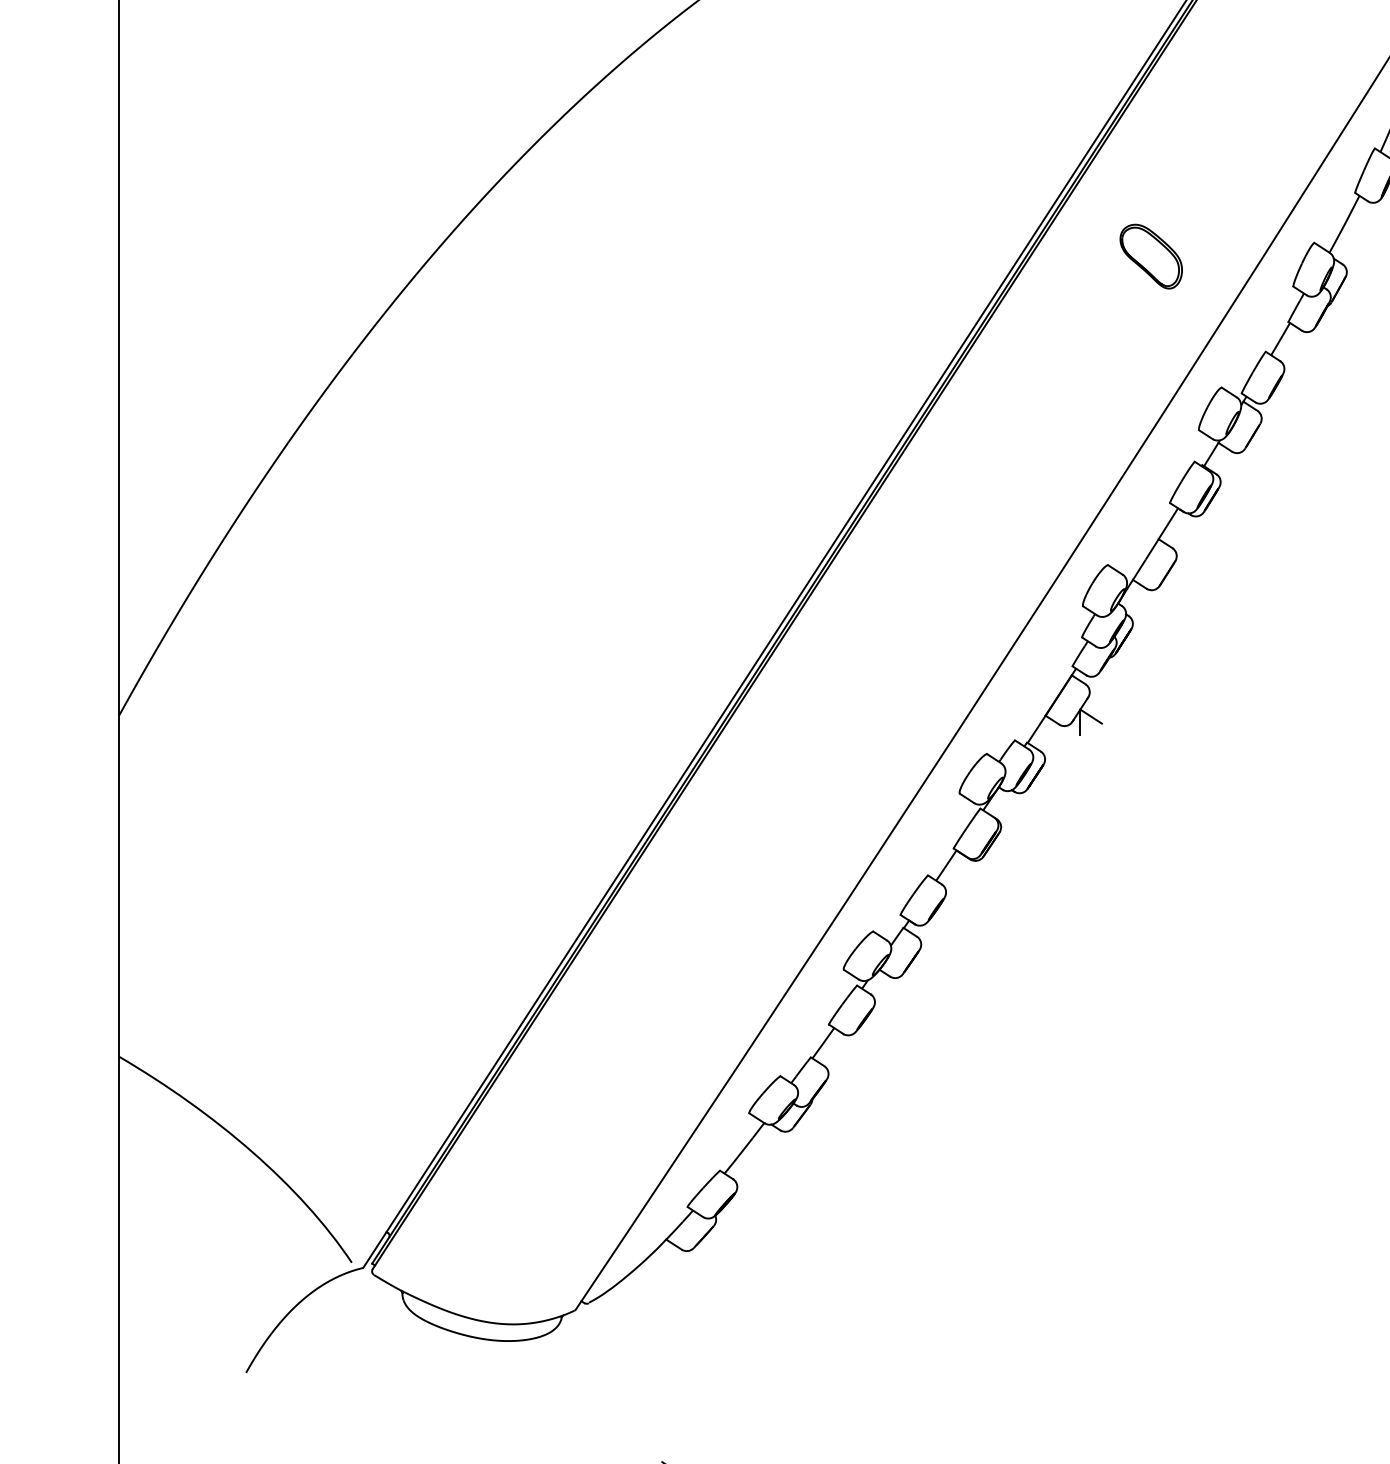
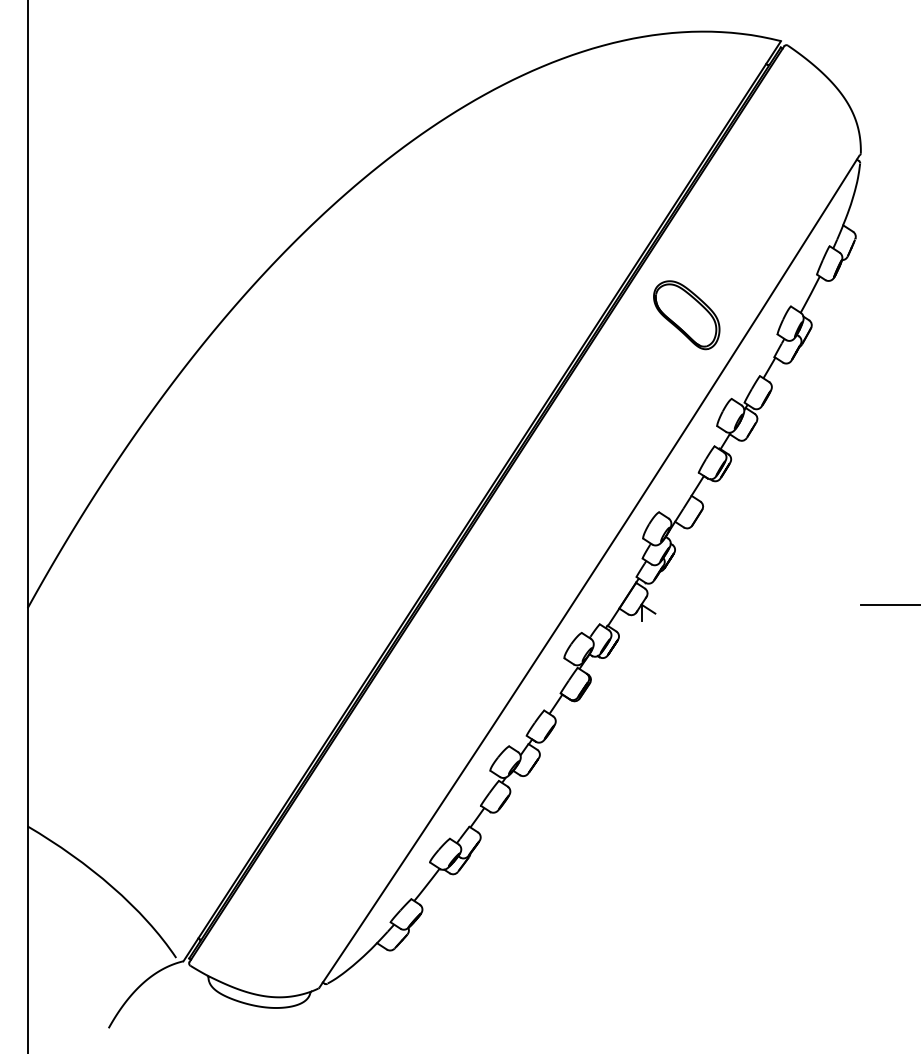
part: (1150, 256) -> (686, 315), size x1.67

